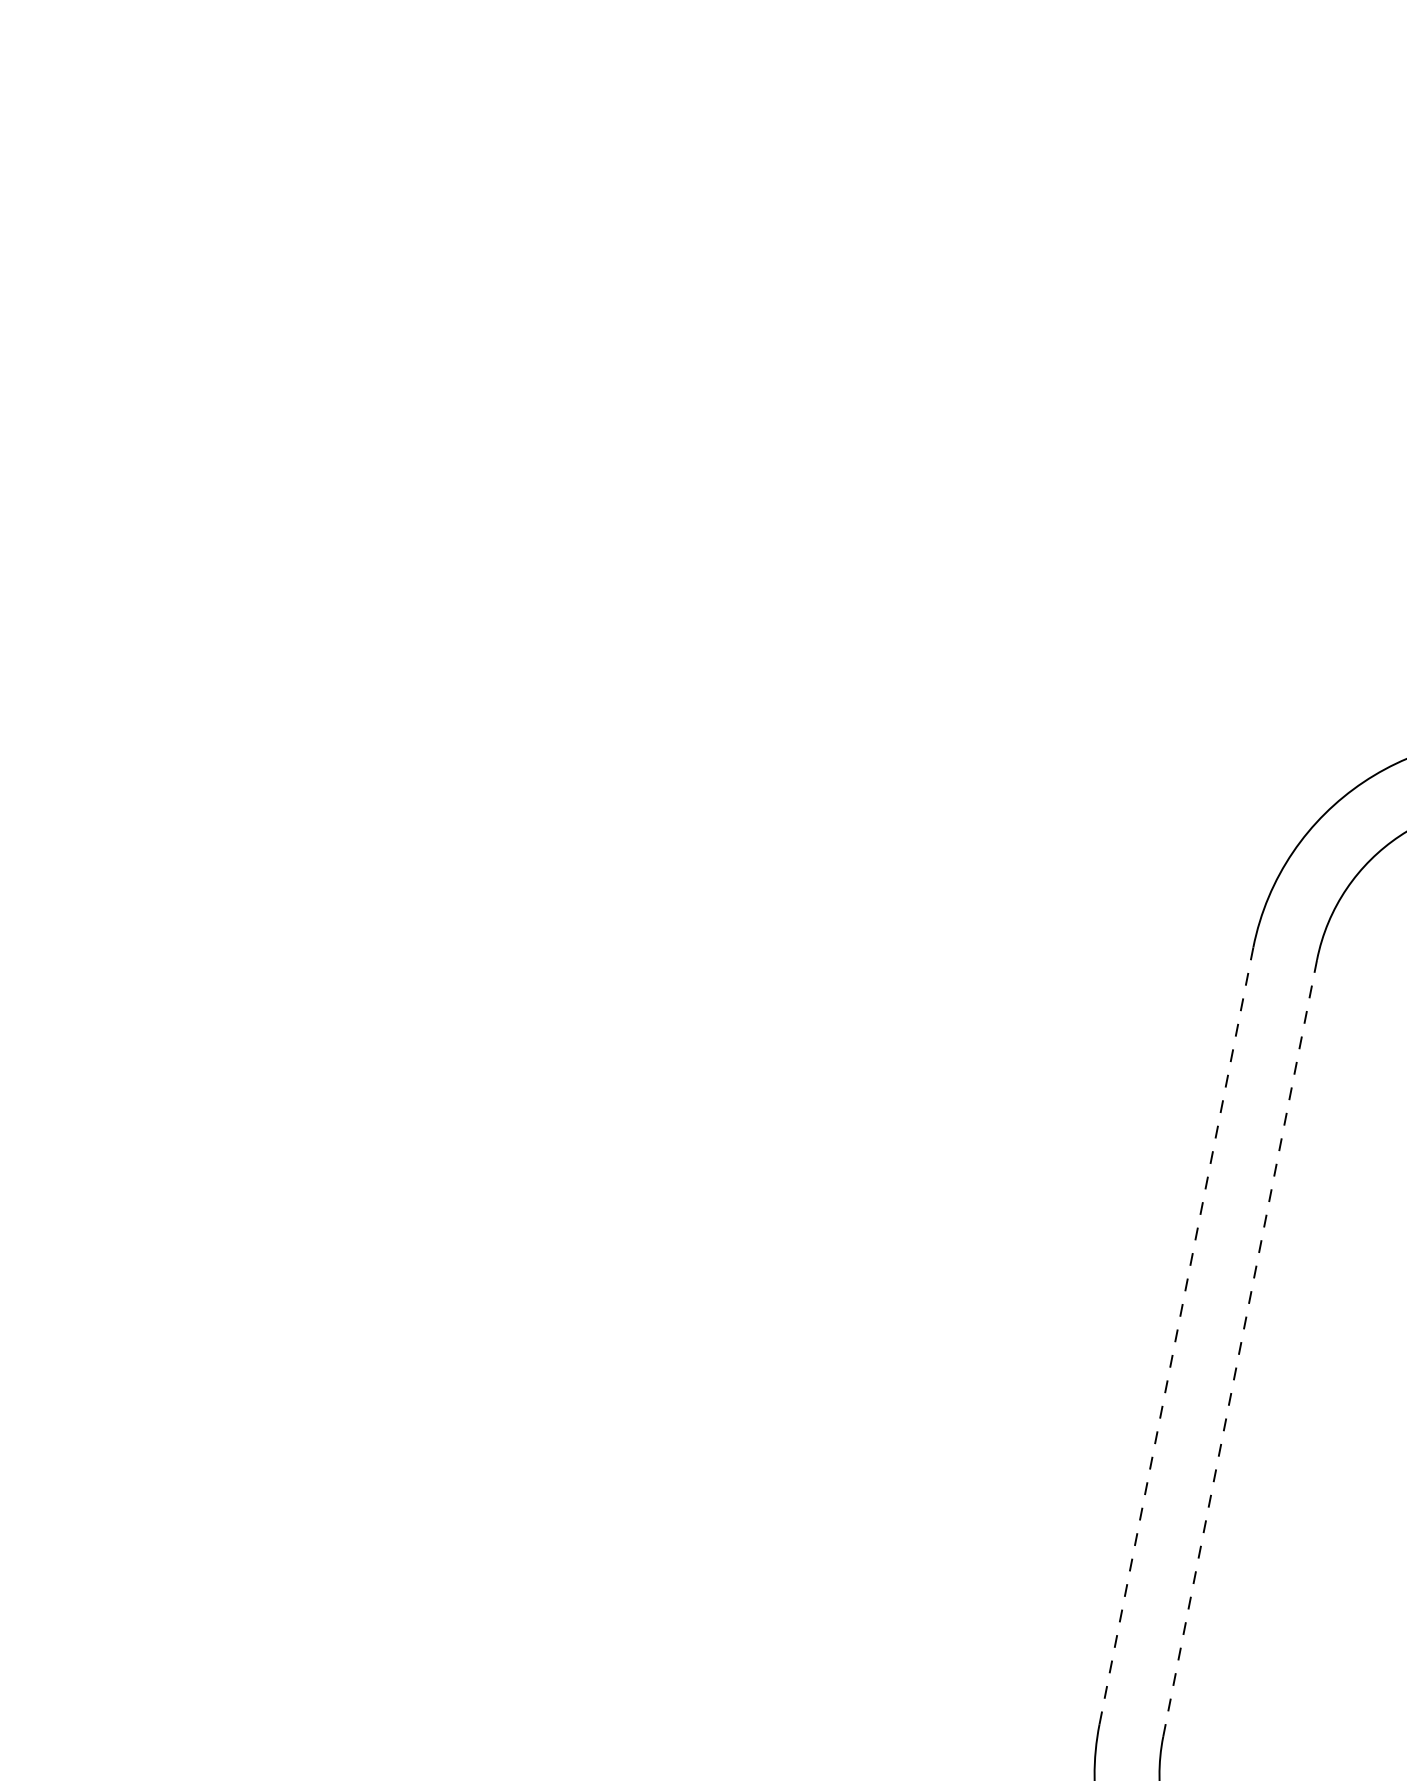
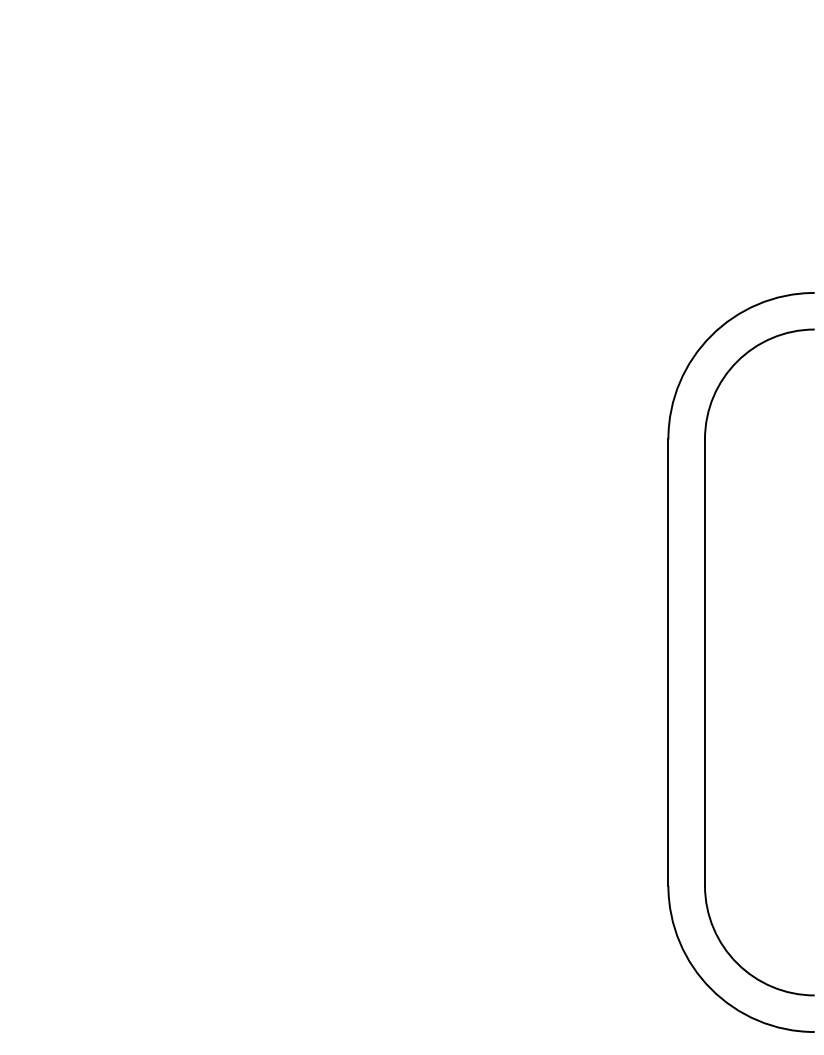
line: (1176, 1334) -> (668, 661), dashed -> solid
line: (1239, 1346) -> (704, 661), dashed -> solid

